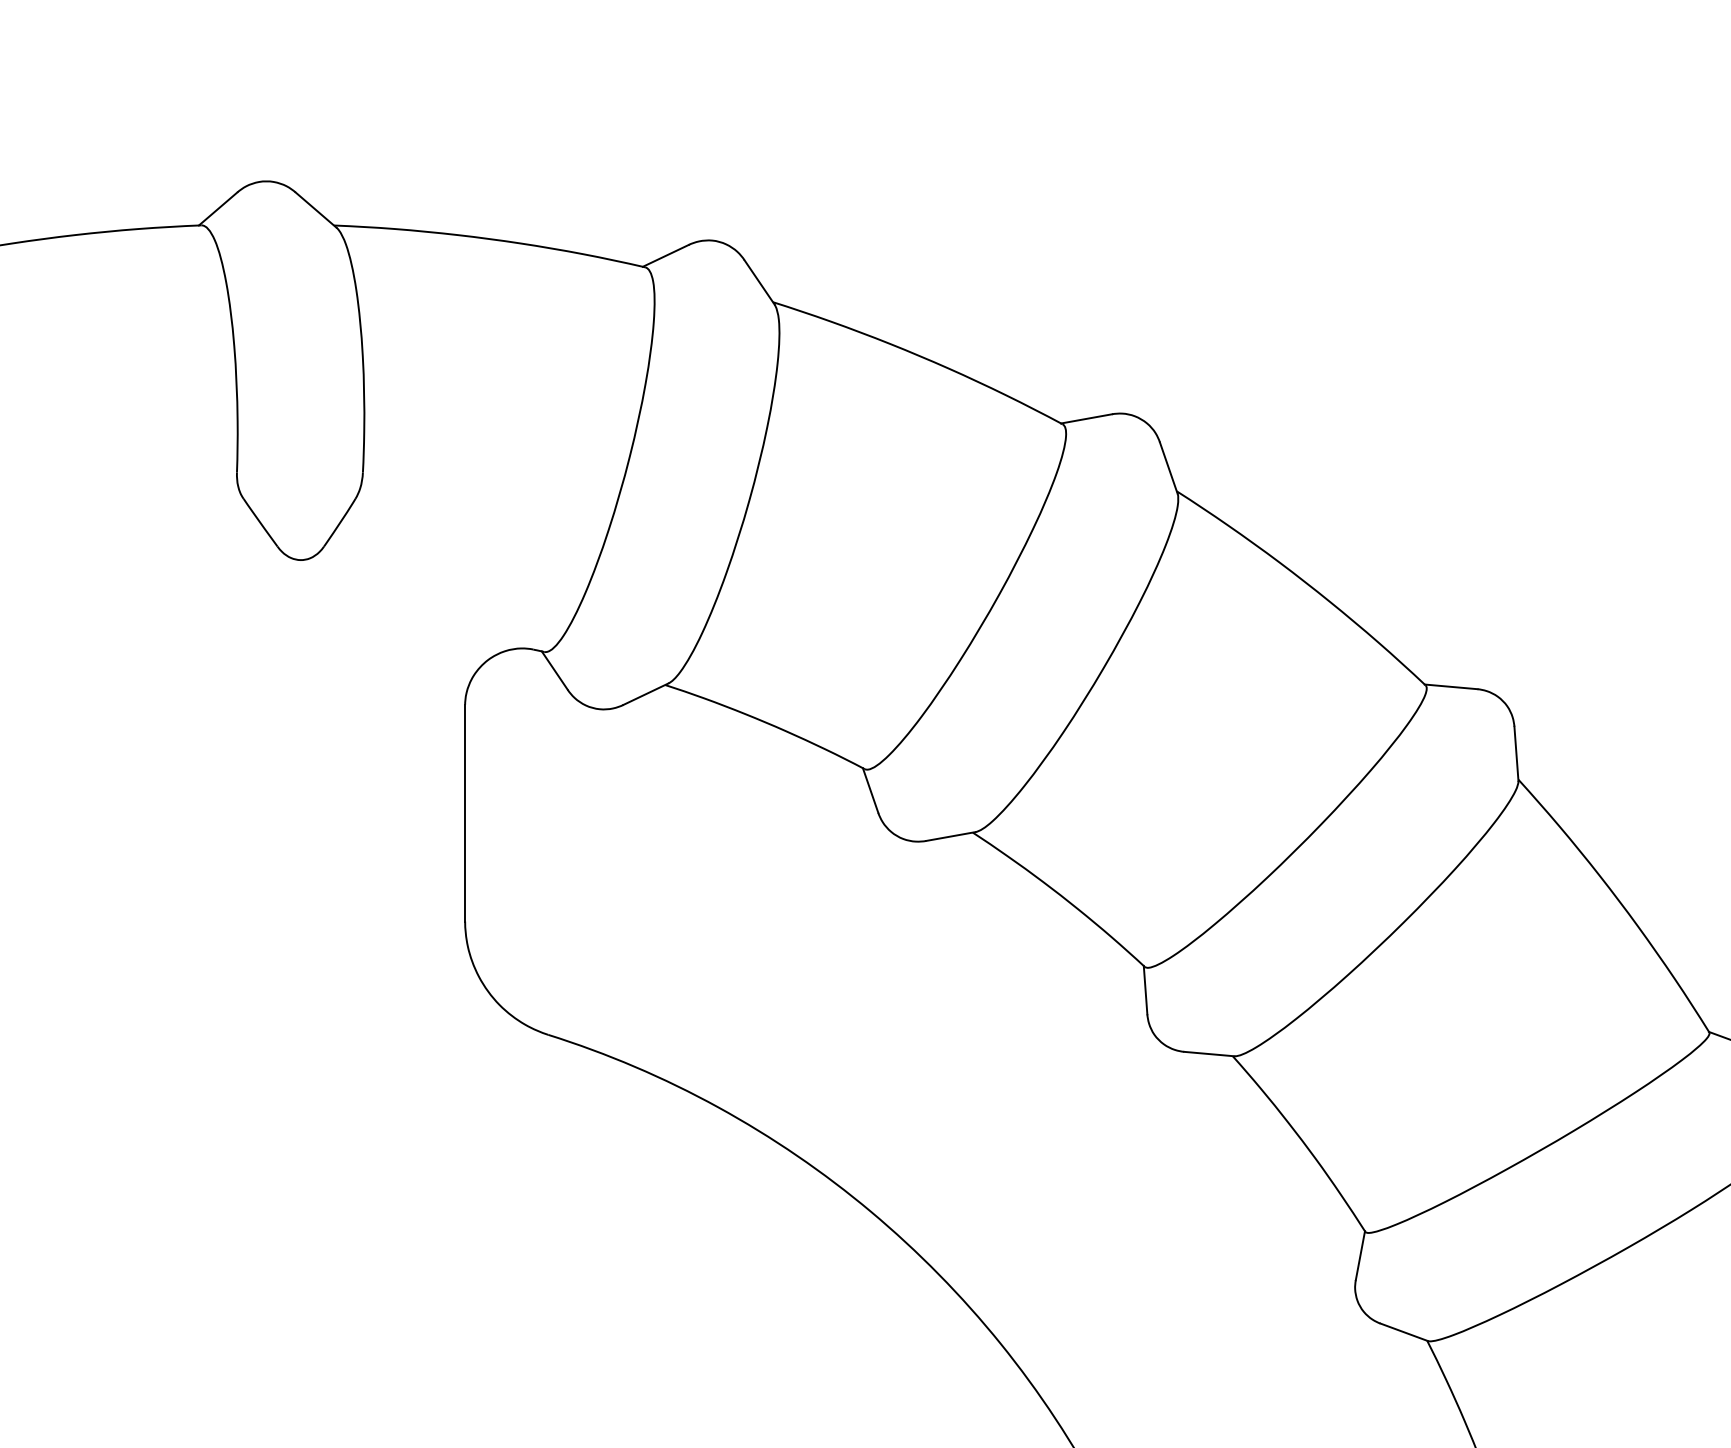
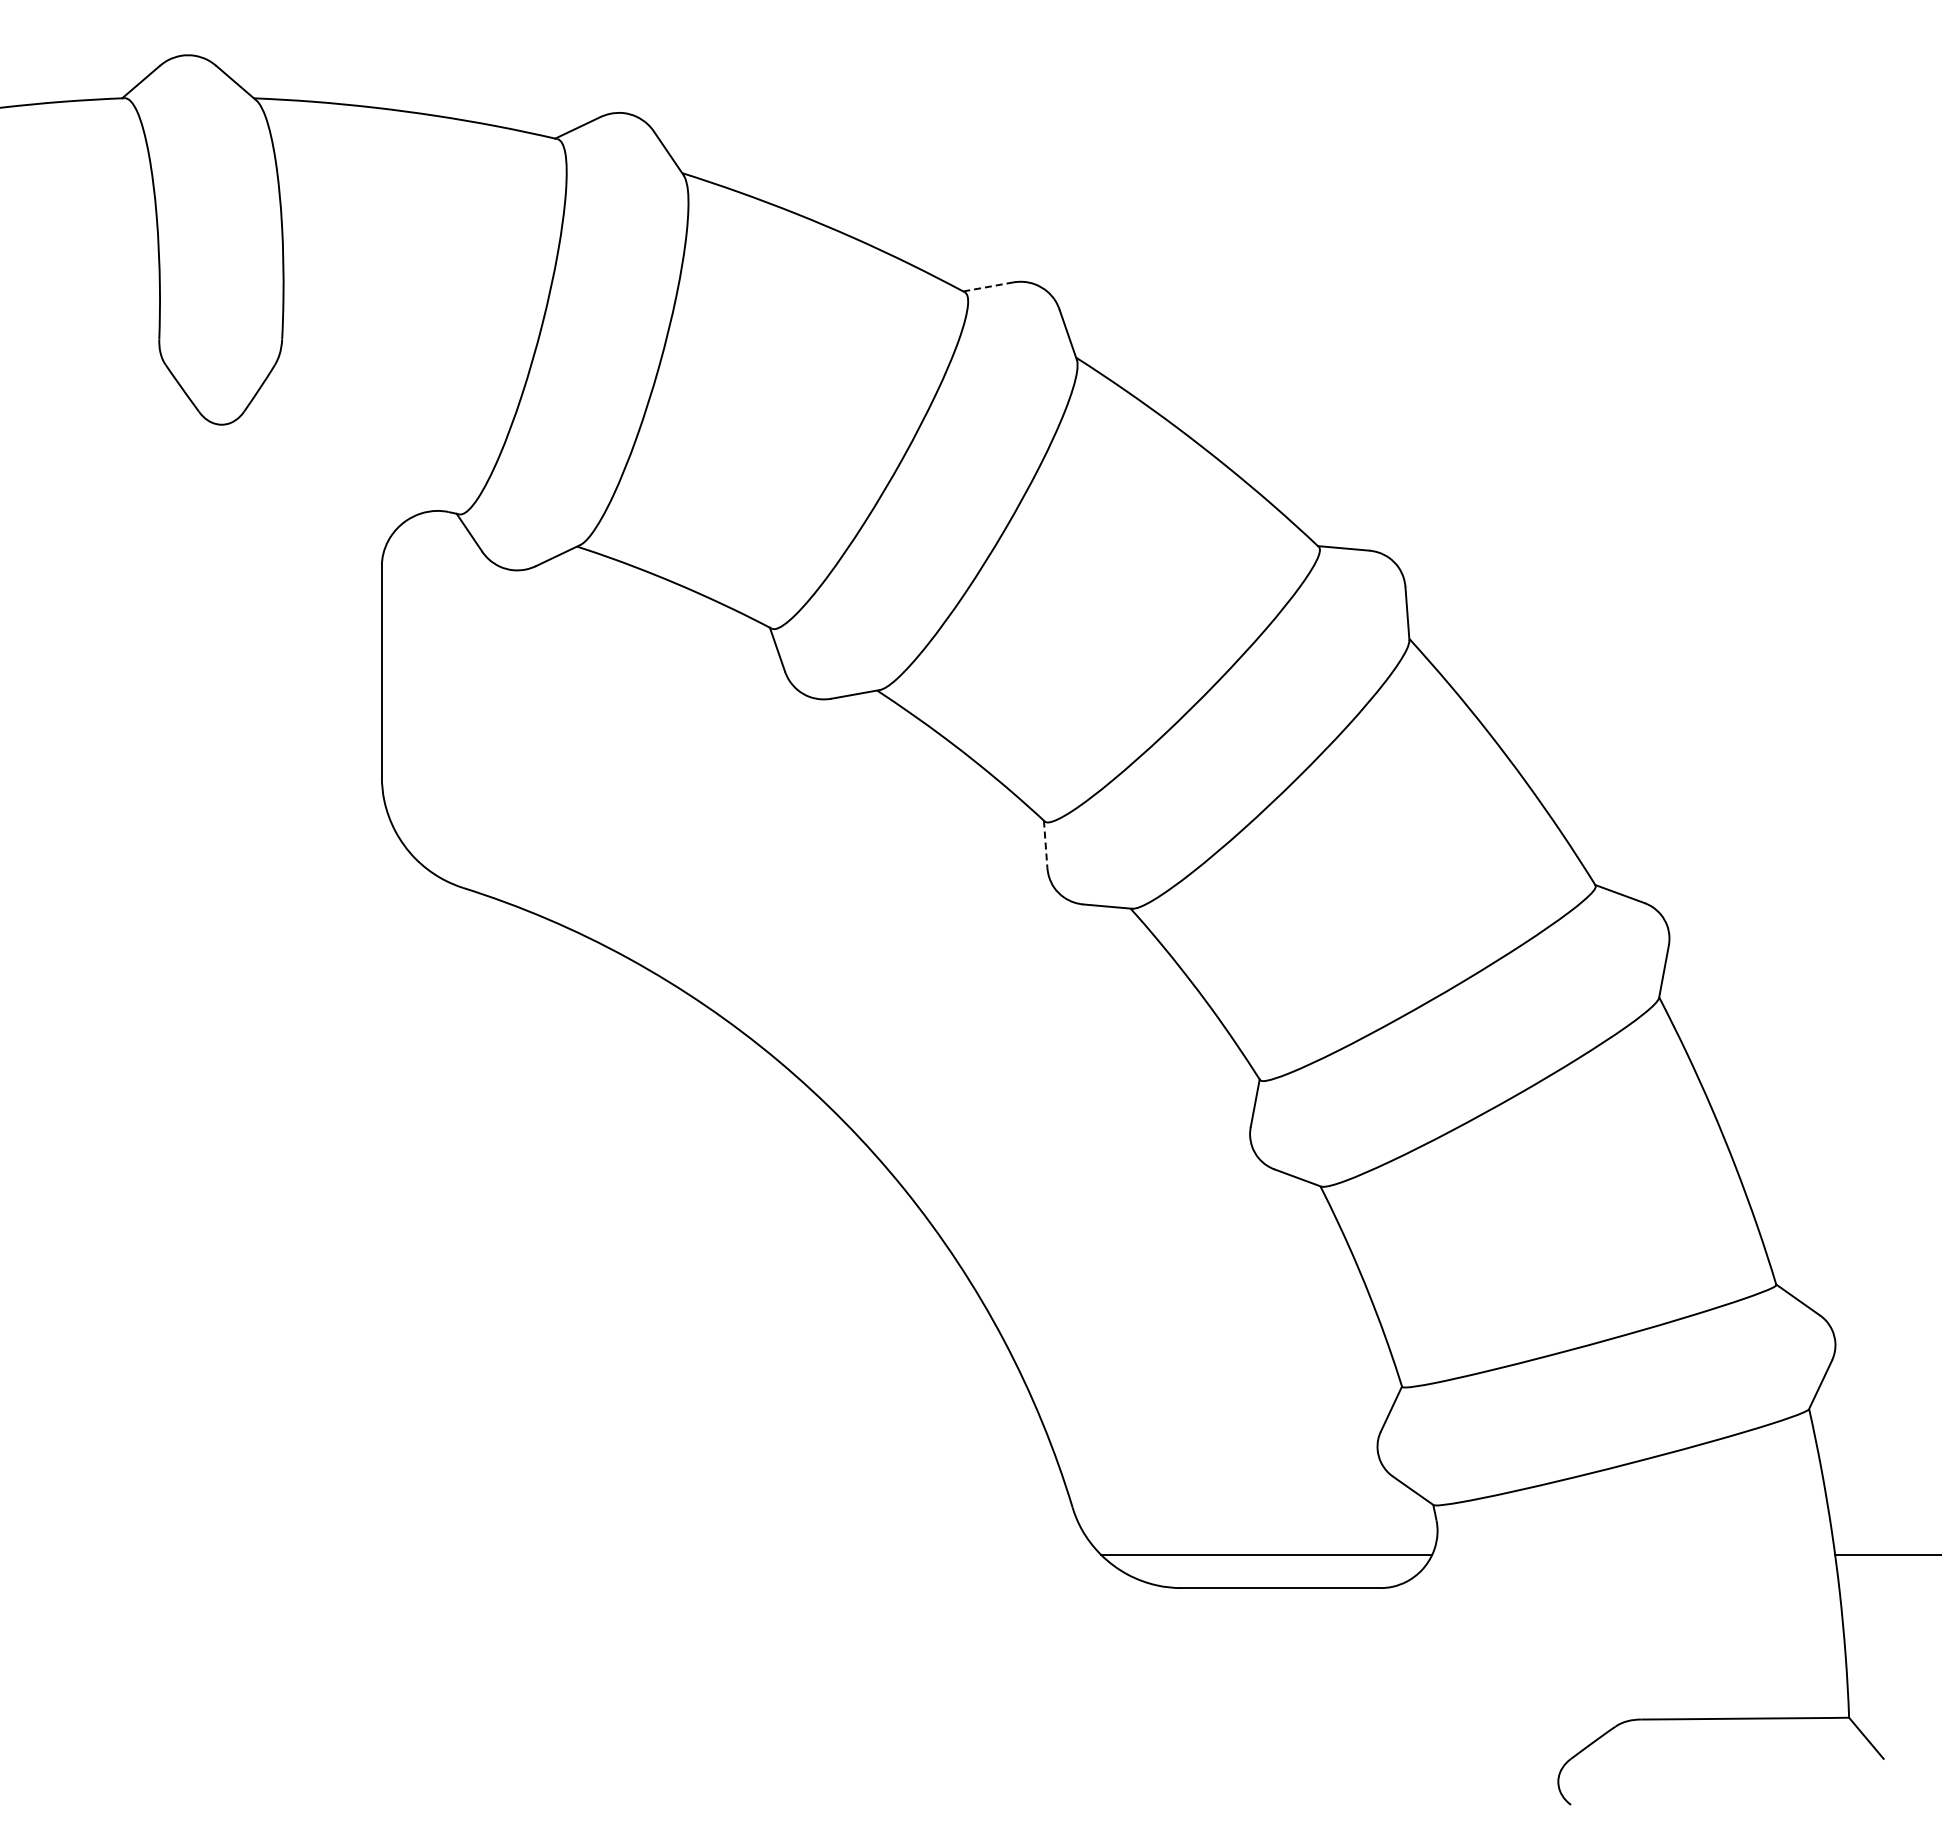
line: (1086, 418) -> (988, 286), solid -> dashed
line: (1145, 990) -> (1045, 844), solid -> dashed

